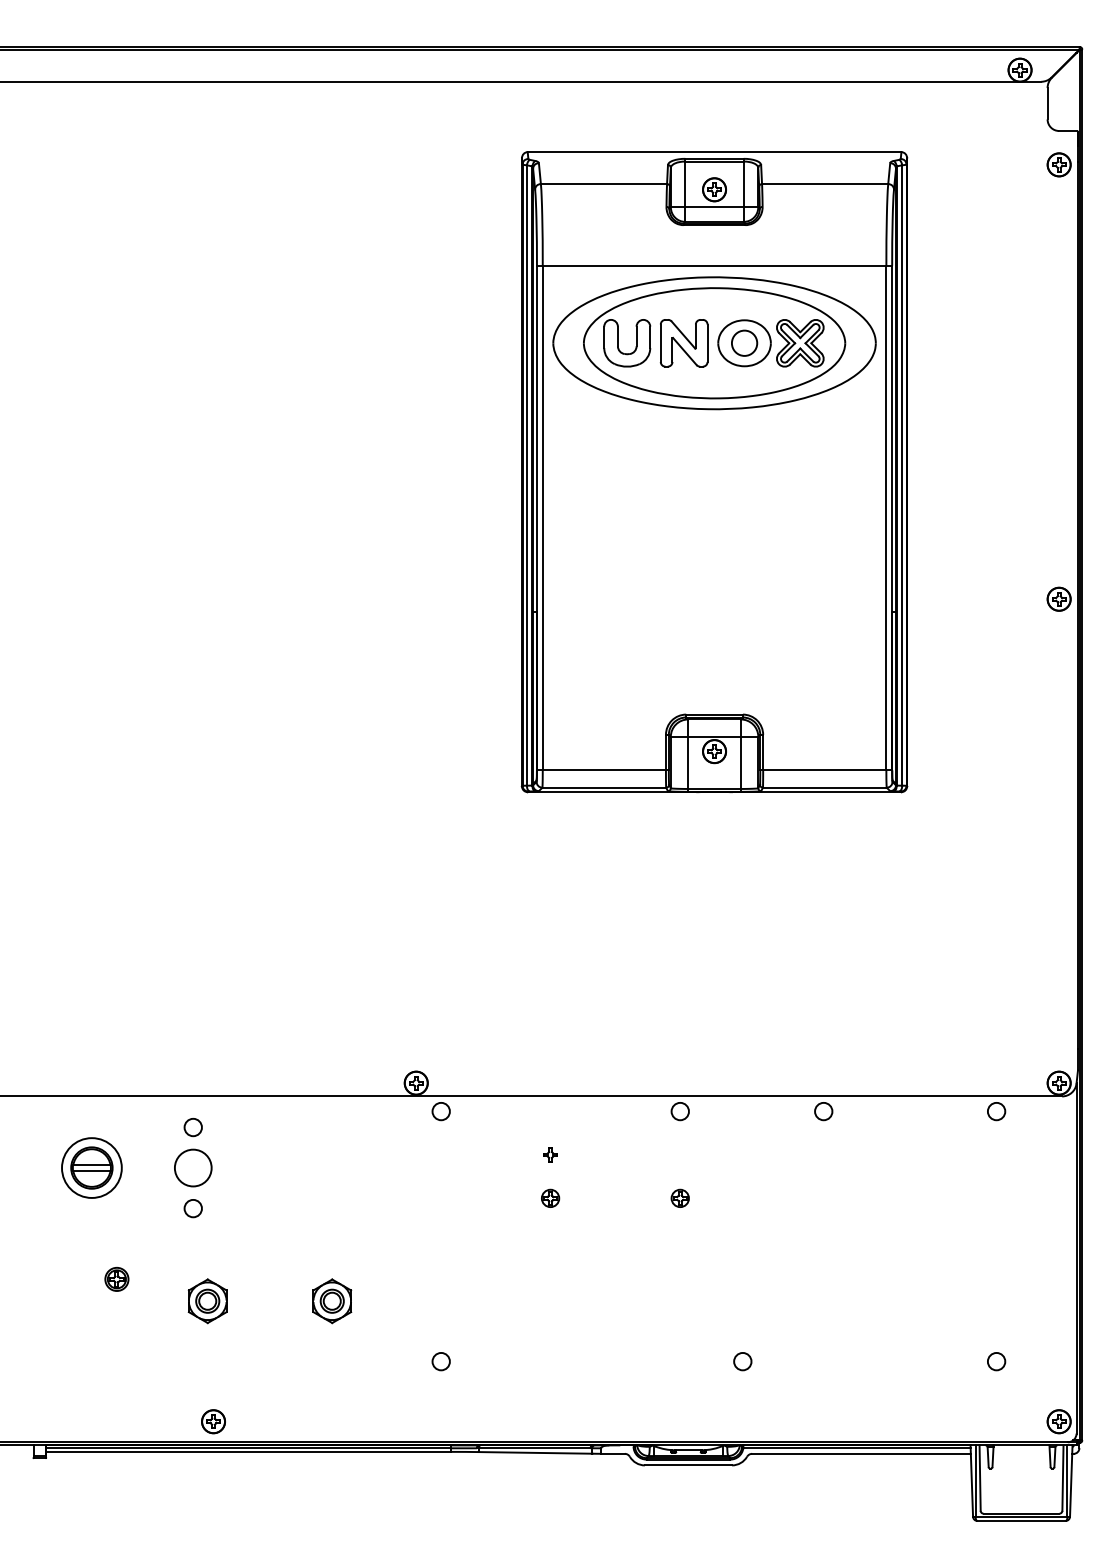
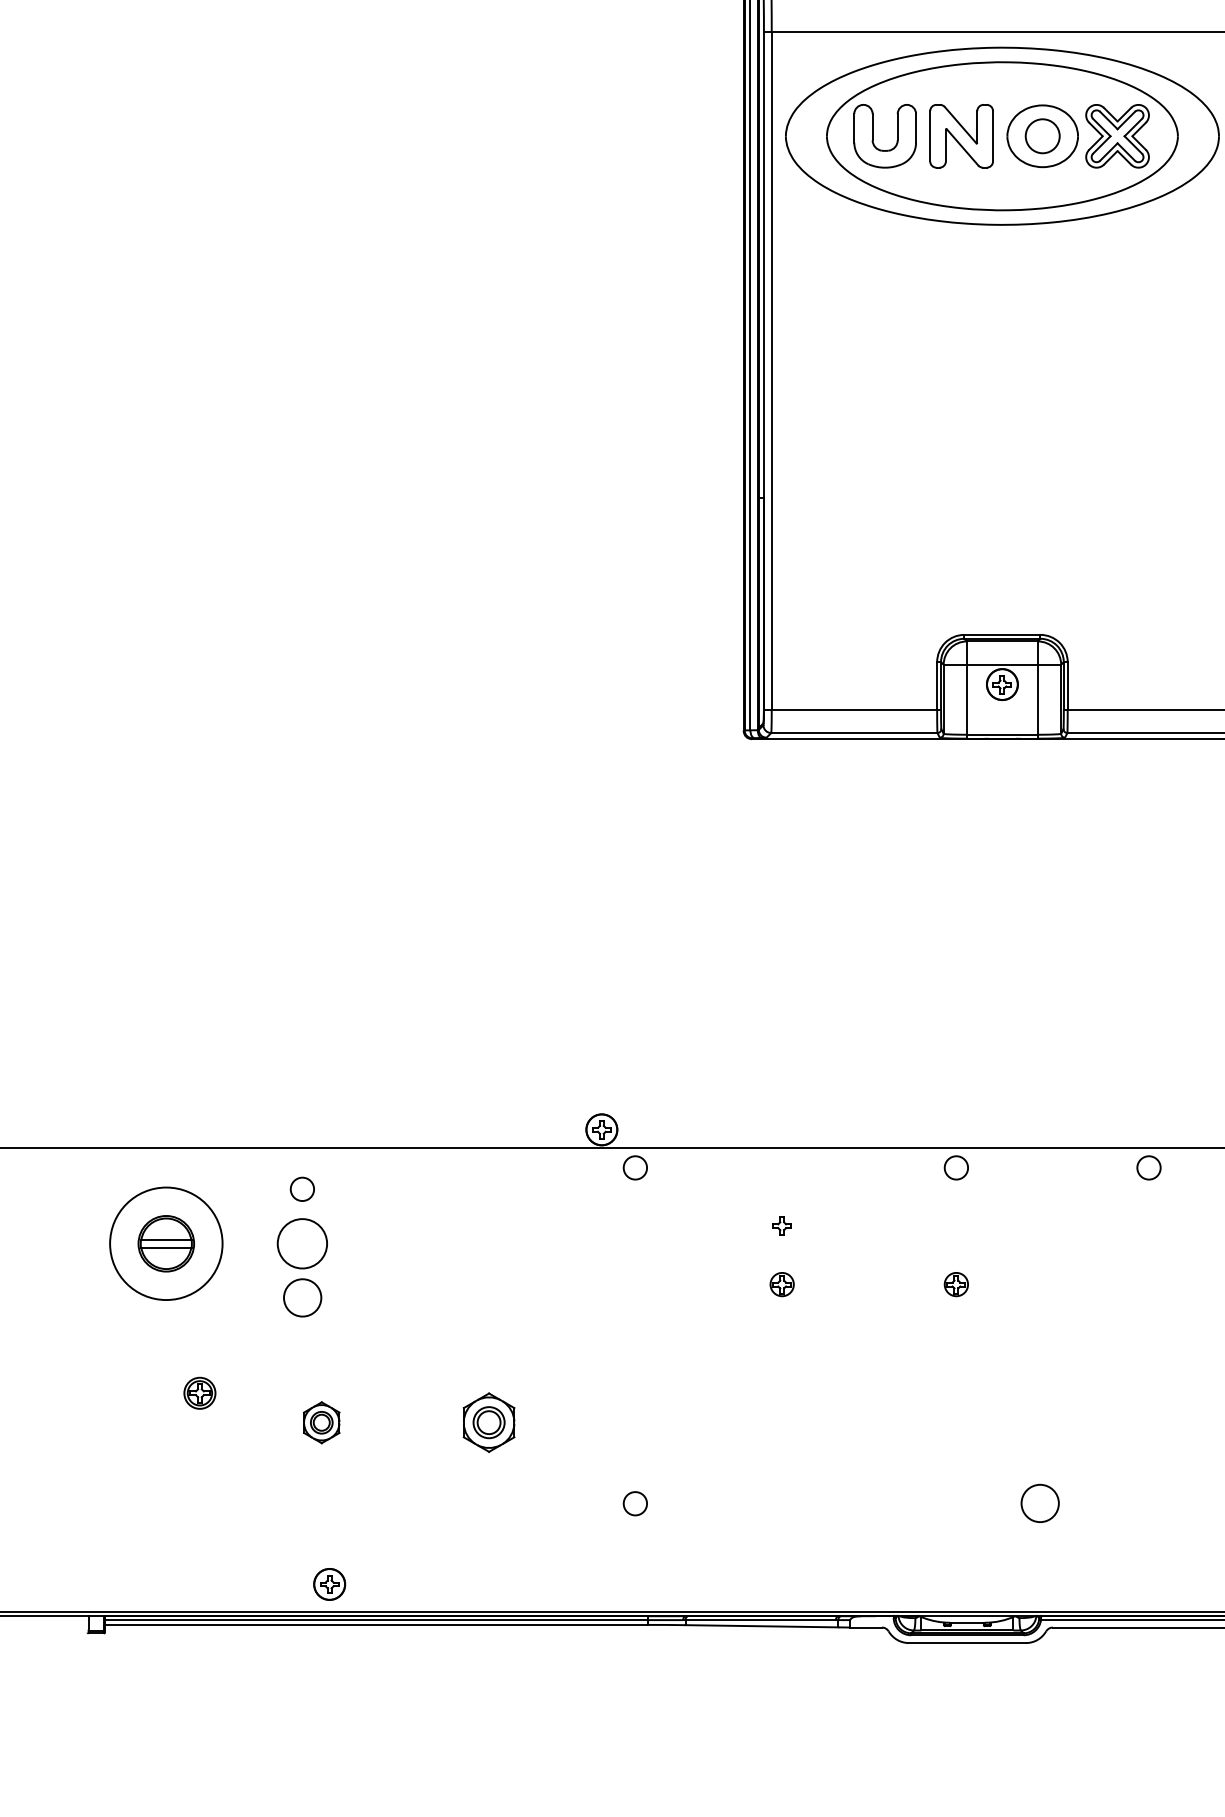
circle: (91, 1167) -> (165, 1243), size x1.4
circle: (192, 1208) -> (301, 1298), size x1.6
part: (207, 1301) -> (321, 1422), size x0.7
circle: (742, 1361) -> (1039, 1503), size x1.6

